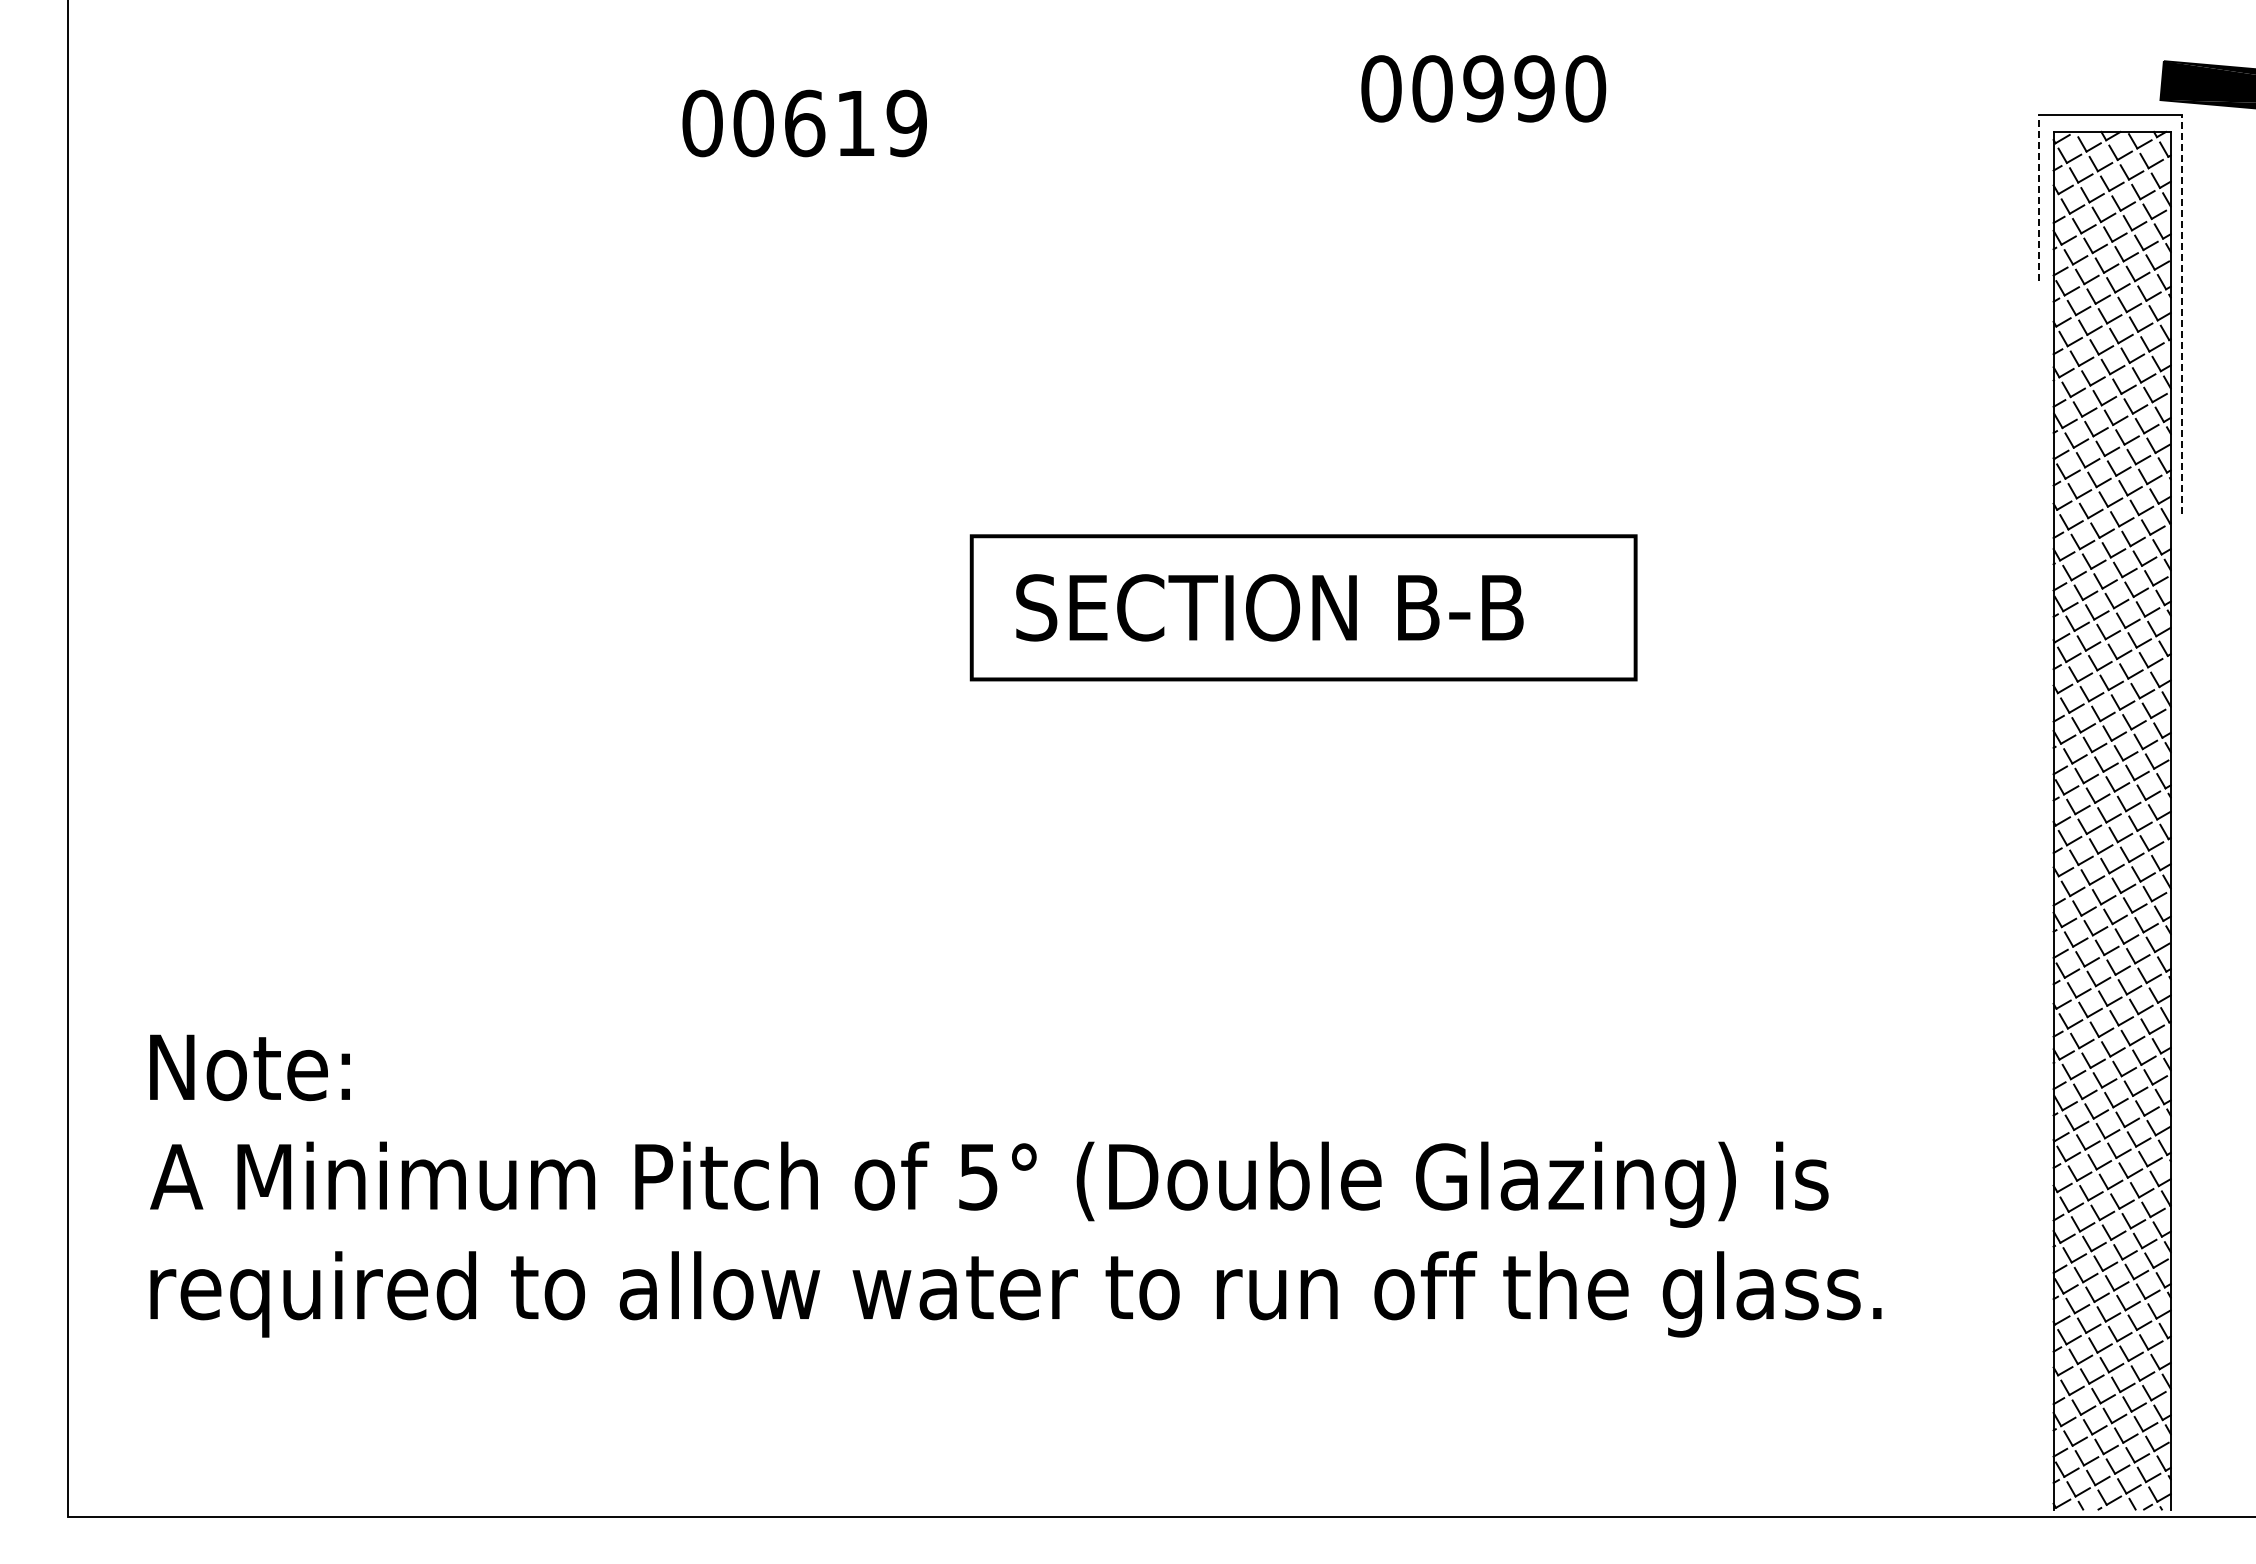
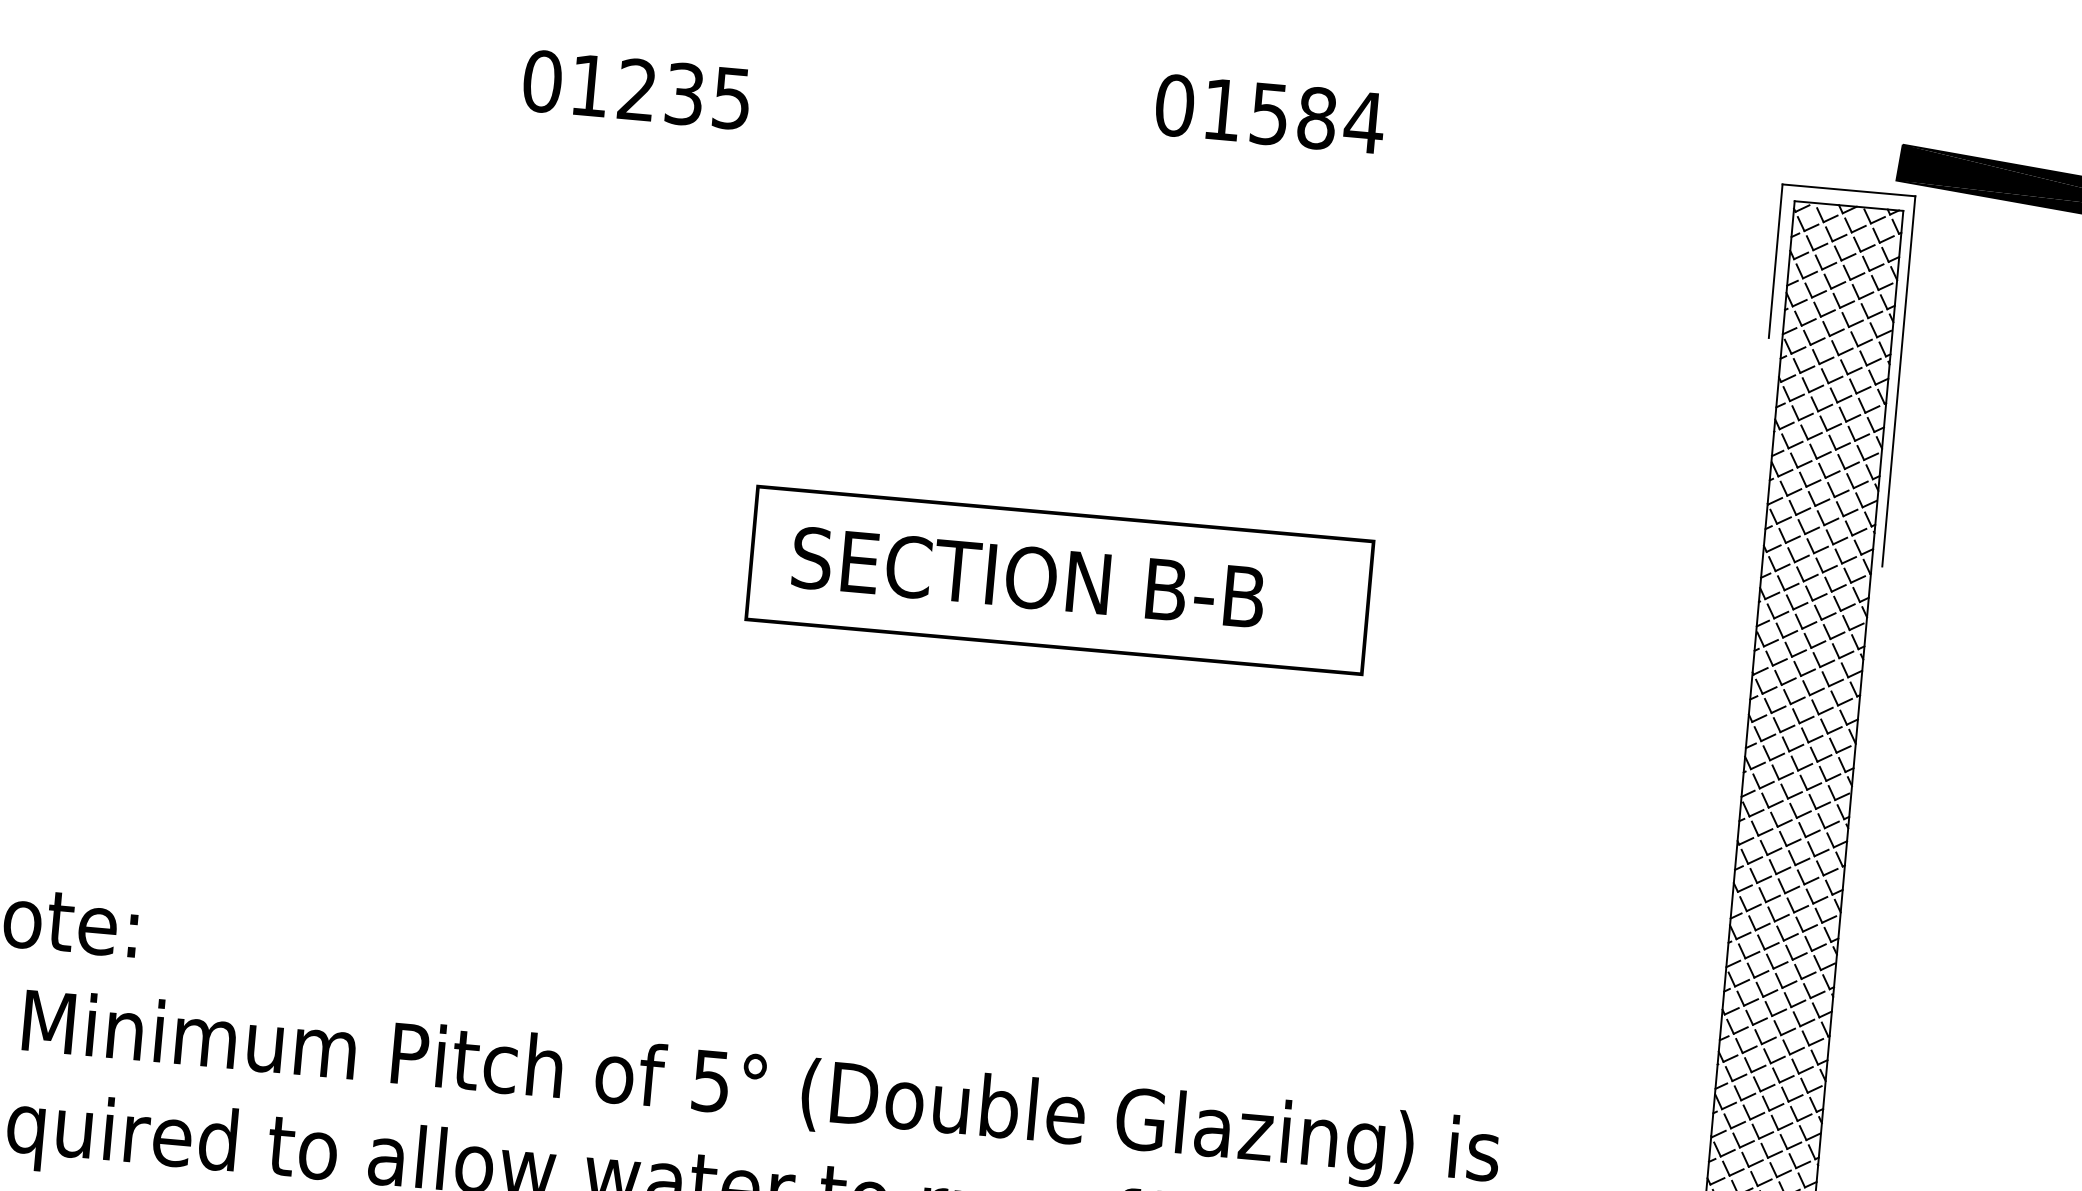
text: (1509, 88) -> (1293, 115), 00990 -> 01584
text: (829, 123) -> (660, 92), 00619 -> 01235
line: (2039, 197) -> (1776, 260), dashed -> solid
line: (2182, 314) -> (1899, 381), dashed -> solid

